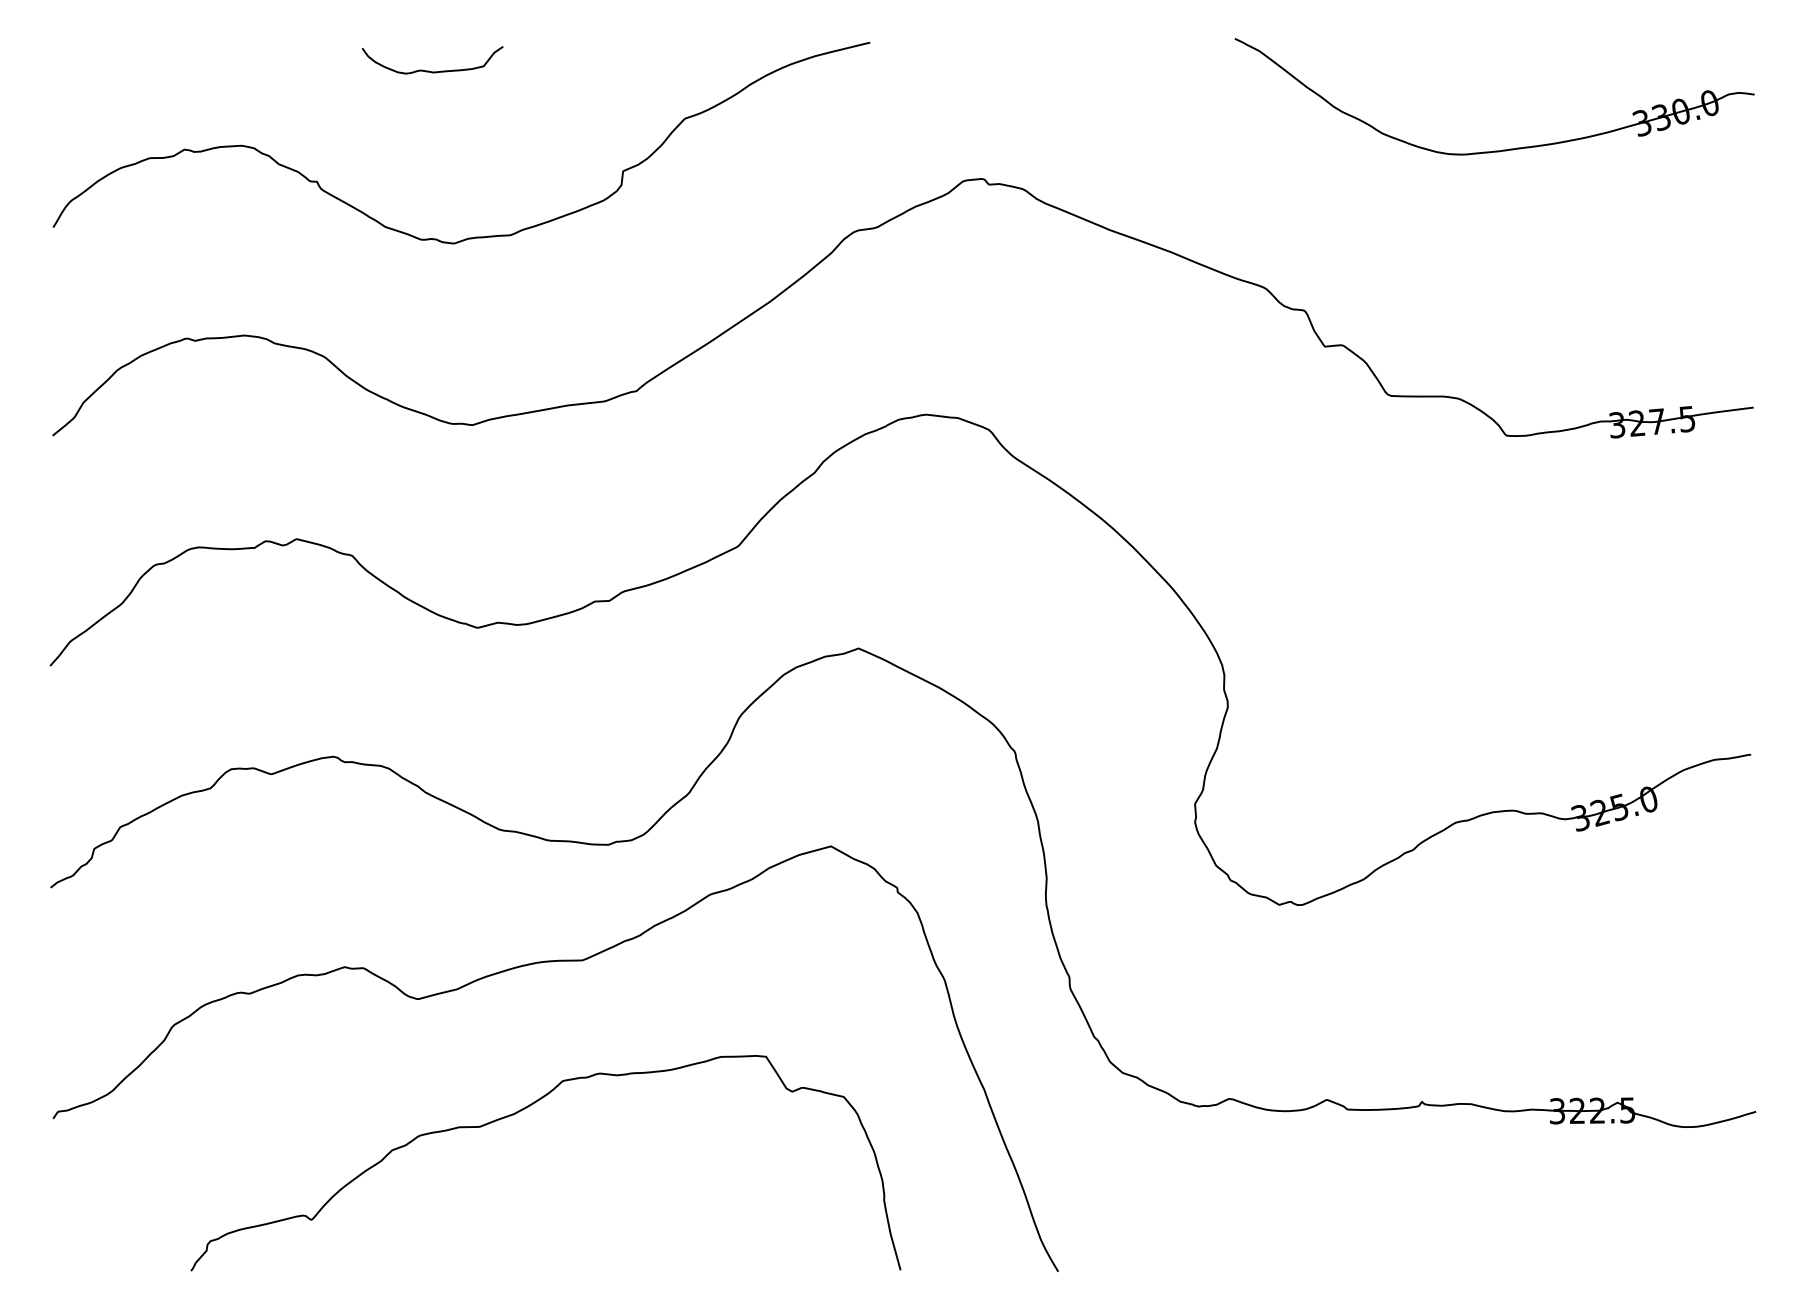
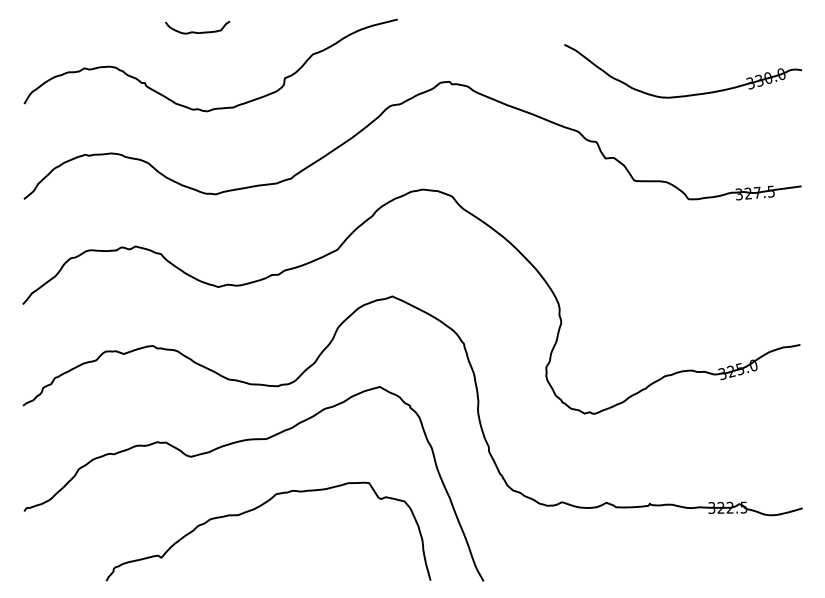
part: (1506, 147) -> (688, 94), moved
curve: (521, 1112) -> (257, 508), moved

